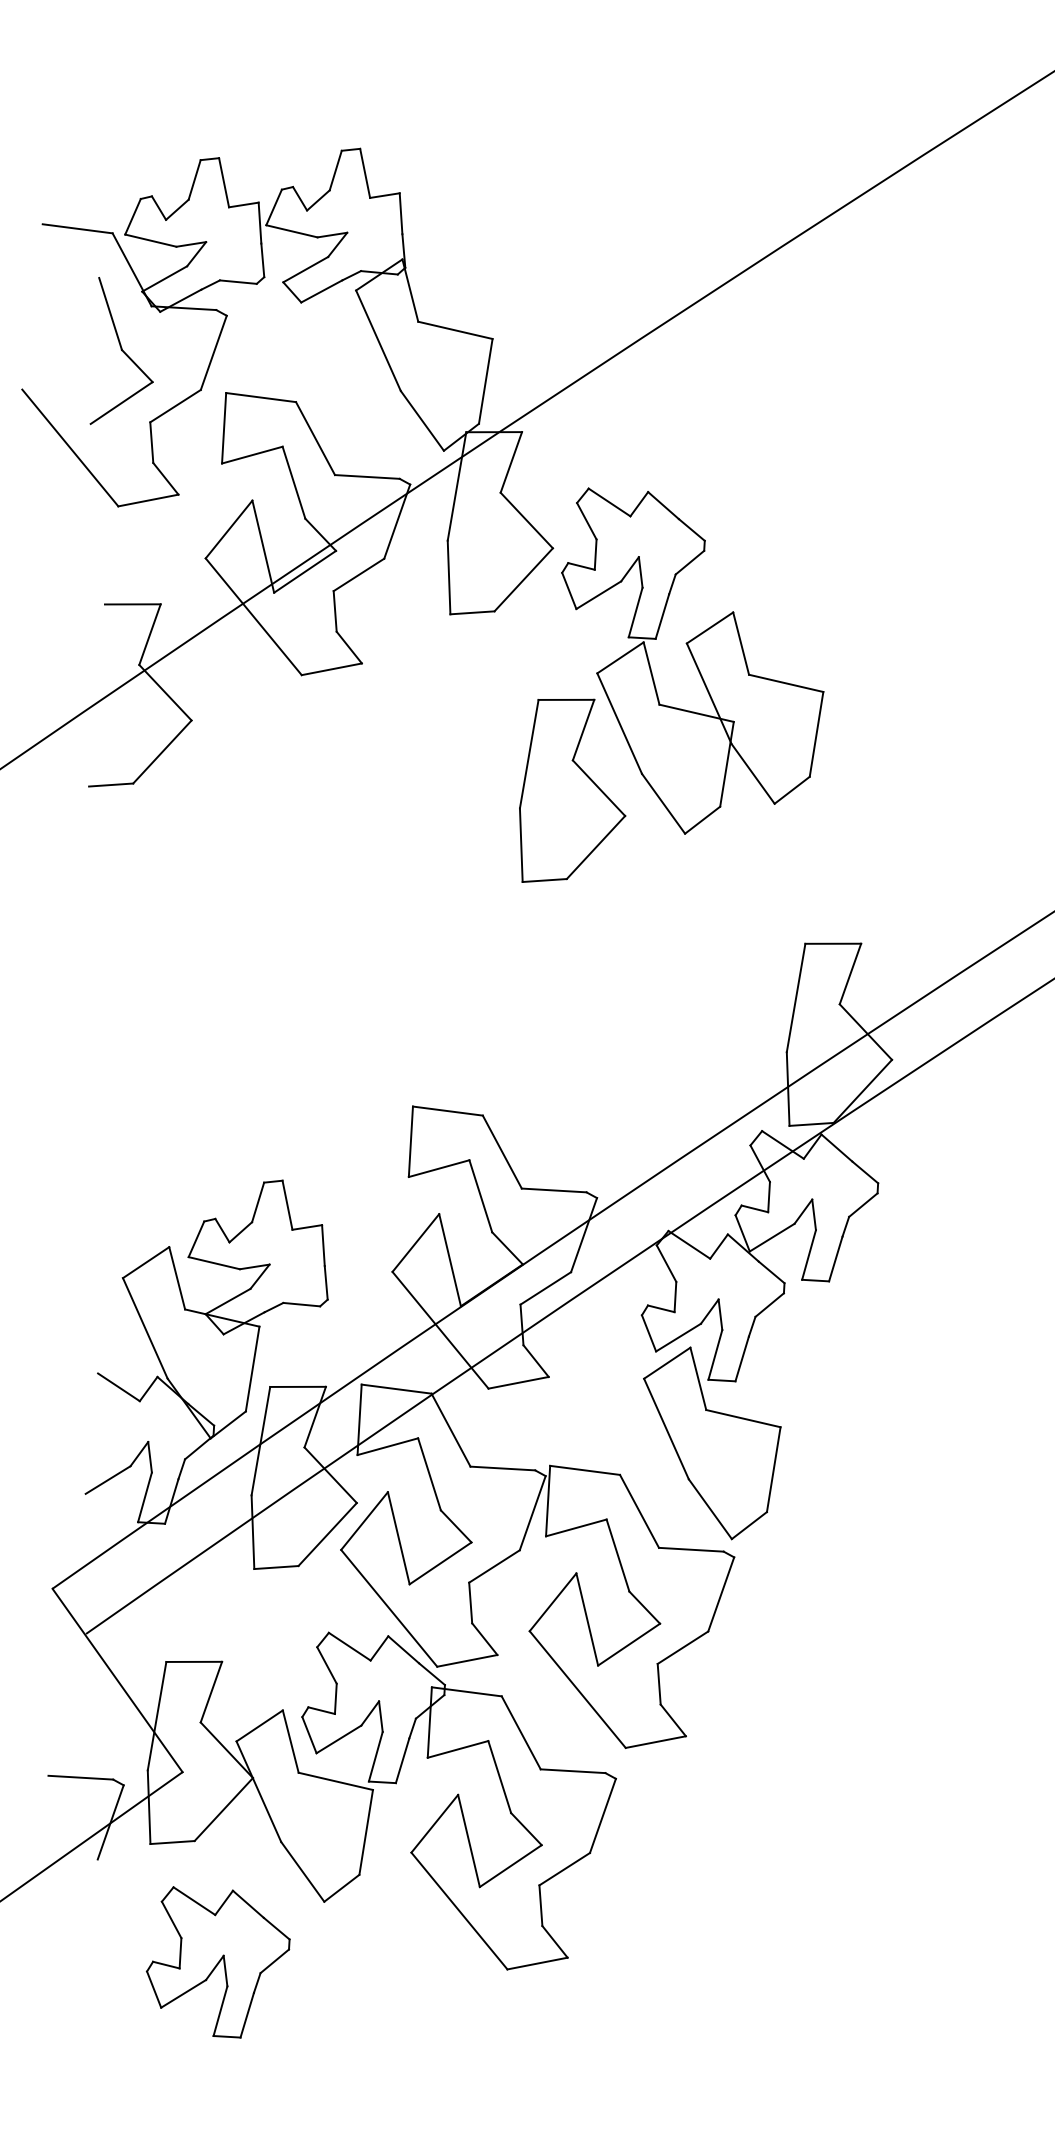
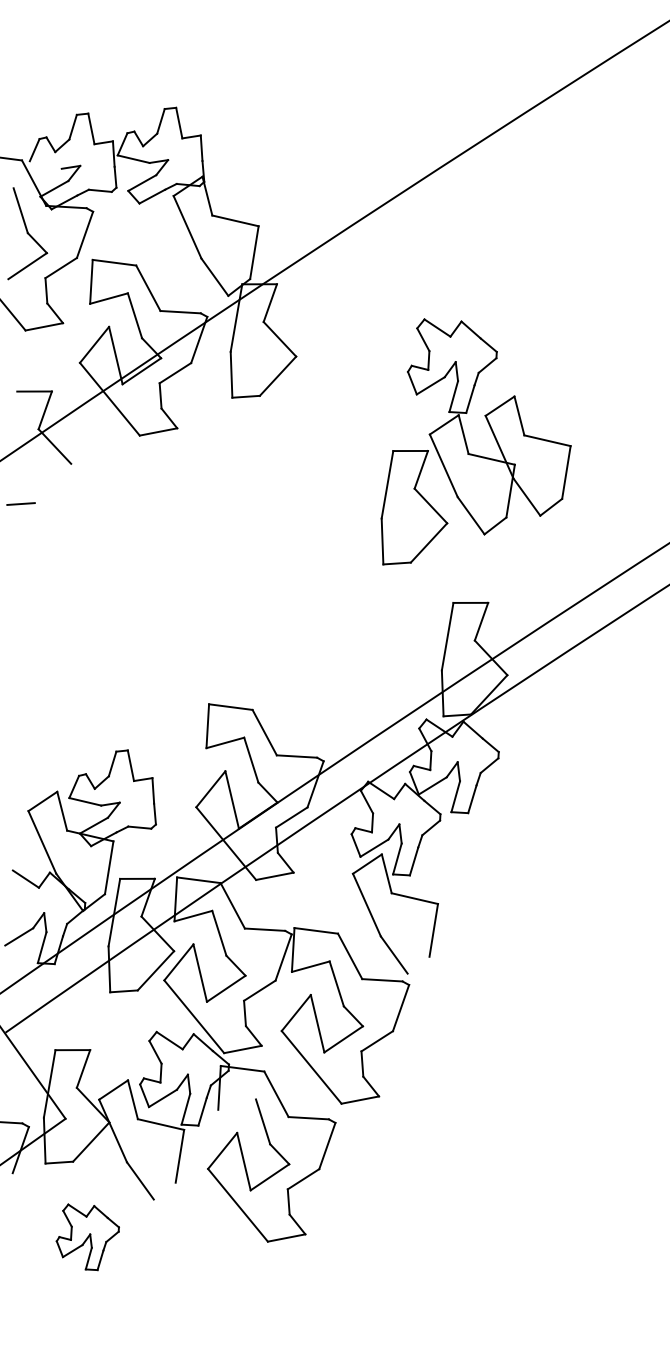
line: (150, 239) -> (45, 164), removed
part: (657, 689) -> (467, 444), moved
line: (161, 752) -> (52, 483), removed
line: (749, 1524) -> (418, 964), removed
line: (458, 1749) -> (237, 1104), removed
line: (341, 1887) -> (164, 1190), removed
part: (217, 1962) -> (87, 1237), size x0.7

